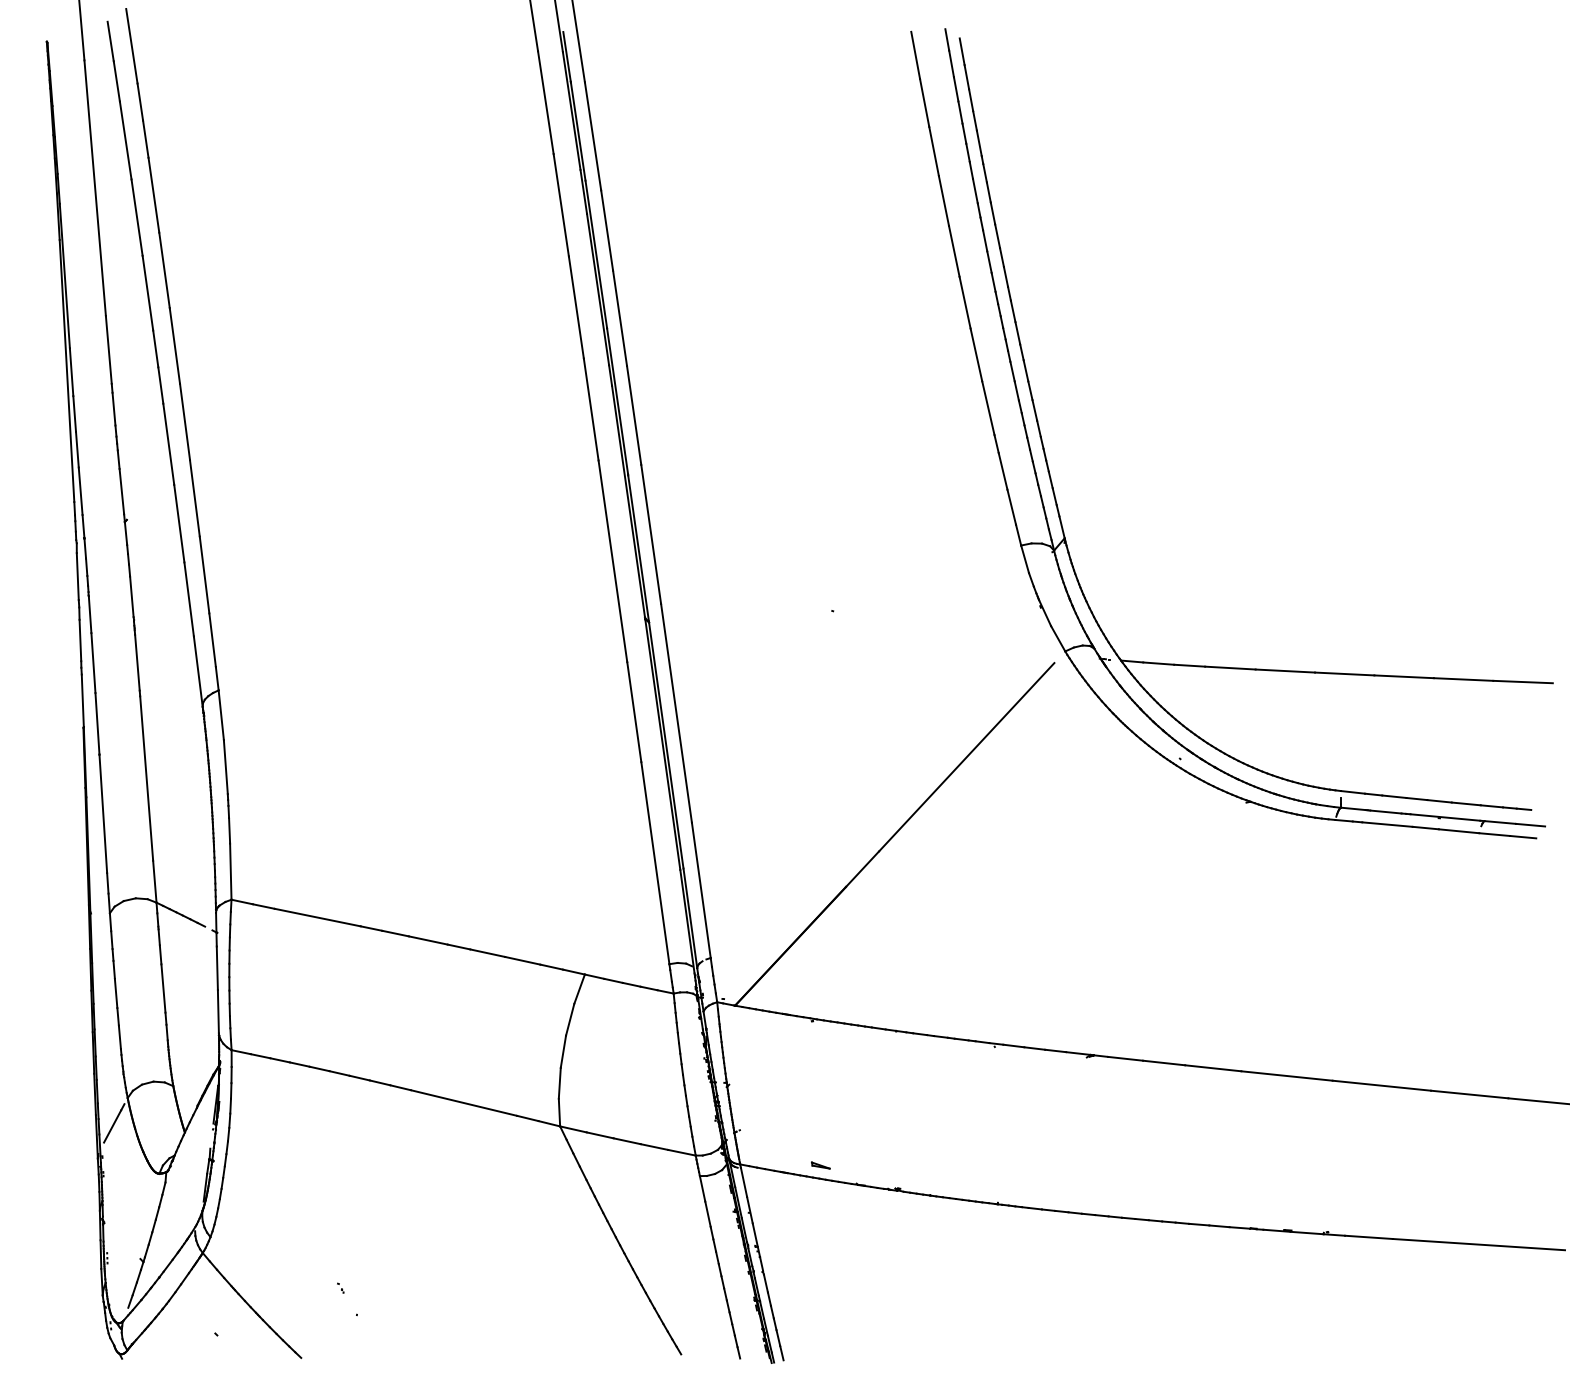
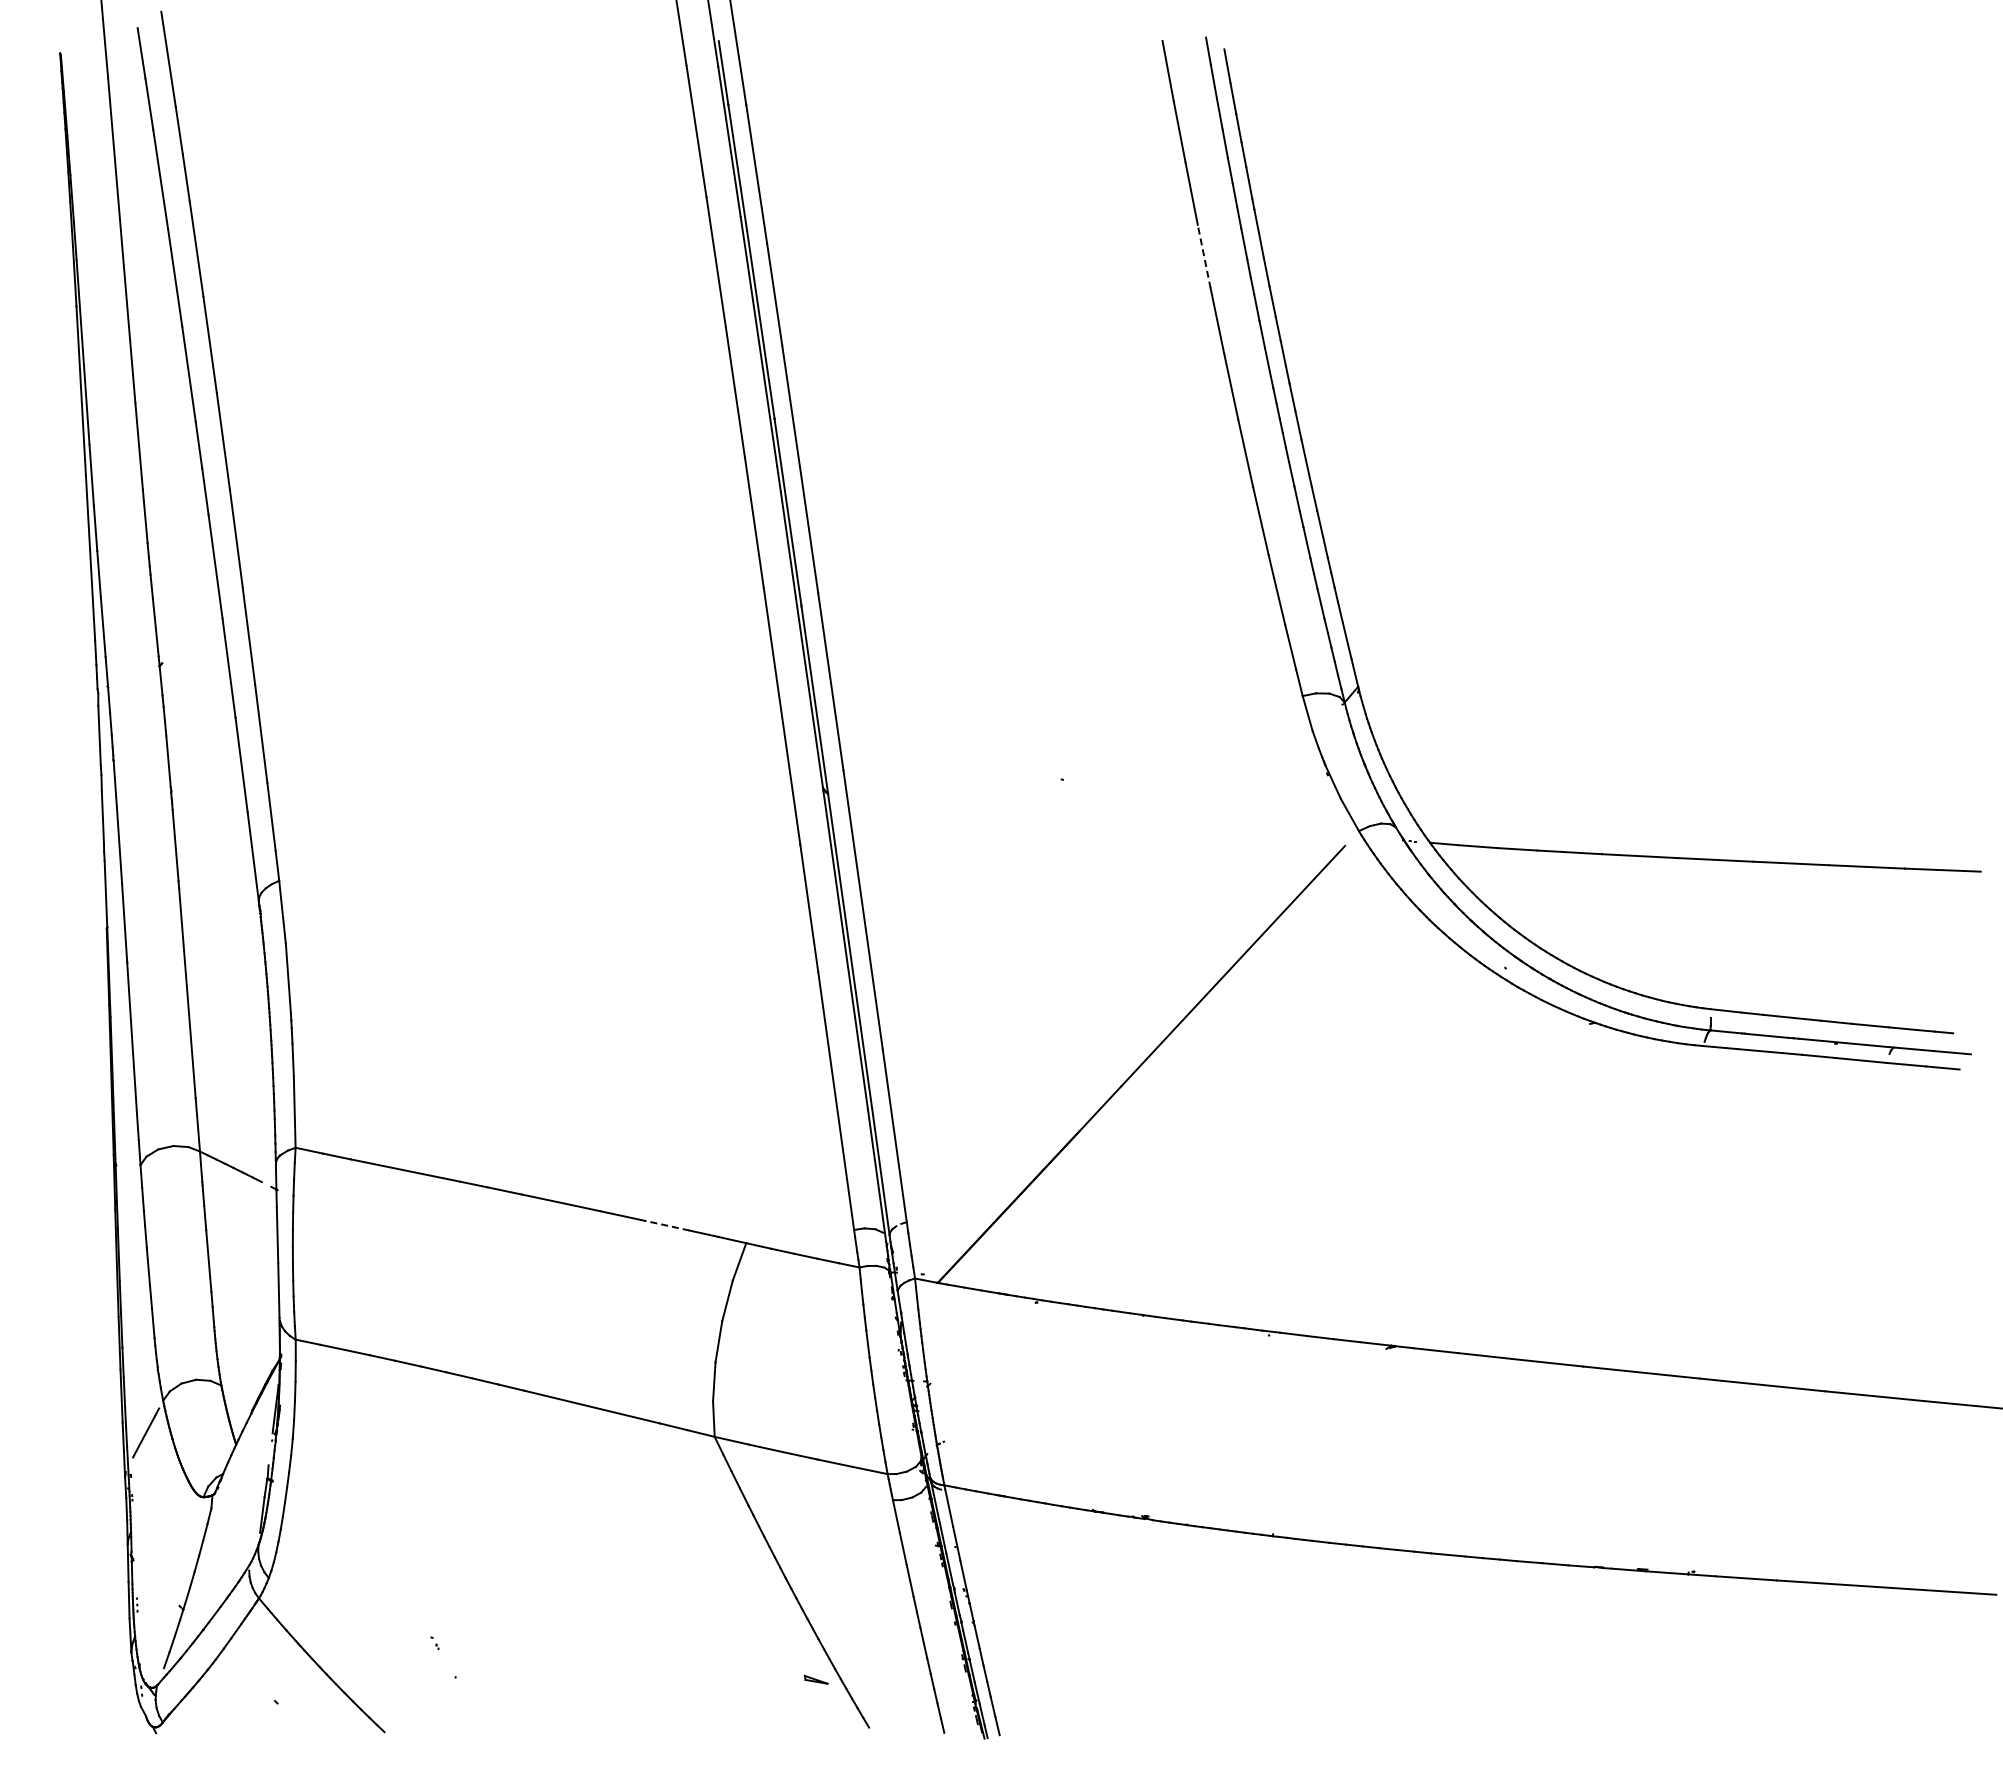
line: (944, 200) -> (1204, 256), solid -> dashed
line: (523, 960) -> (667, 1225), solid -> dashed
part: (820, 1165) -> (815, 1679), moved

